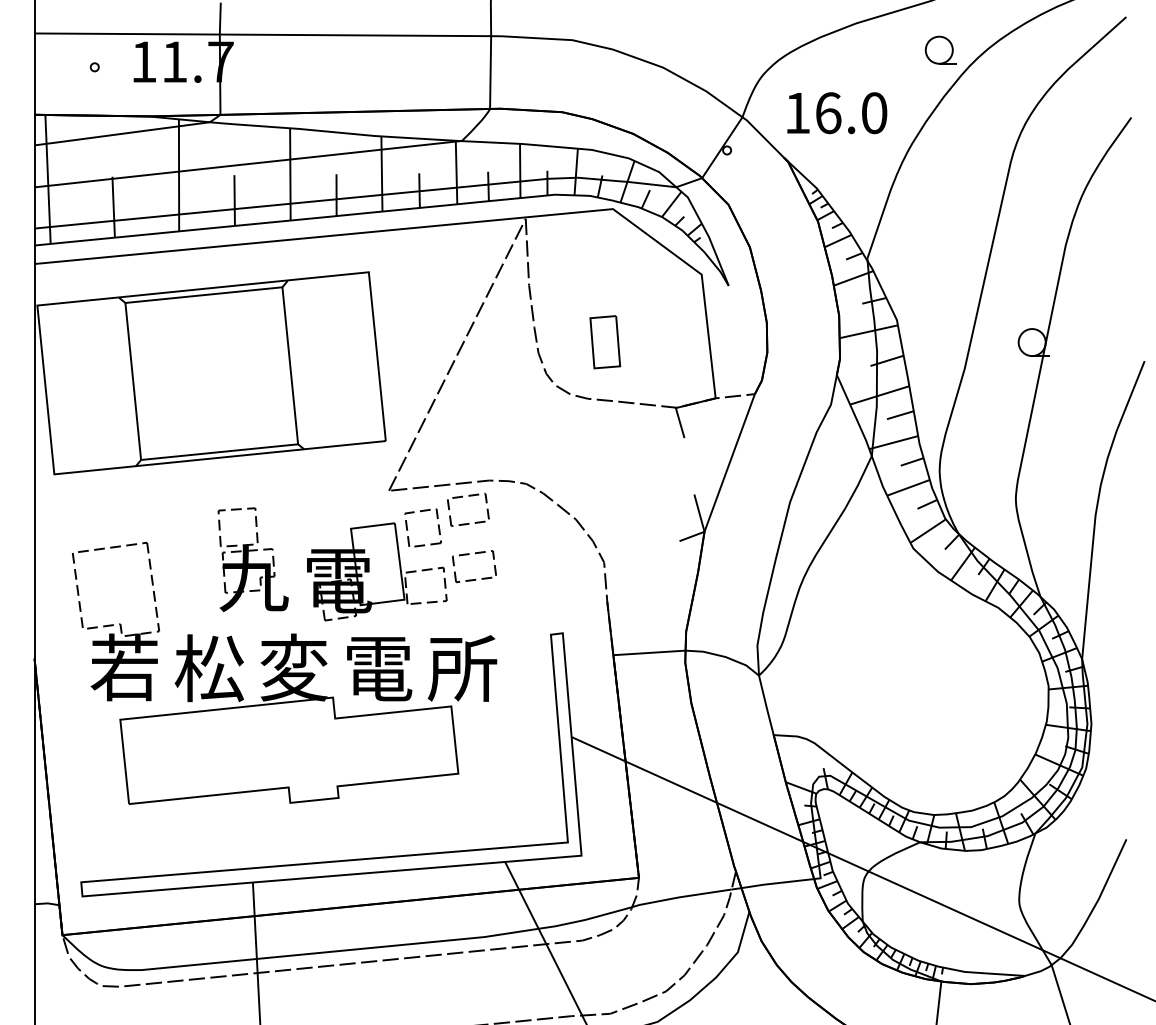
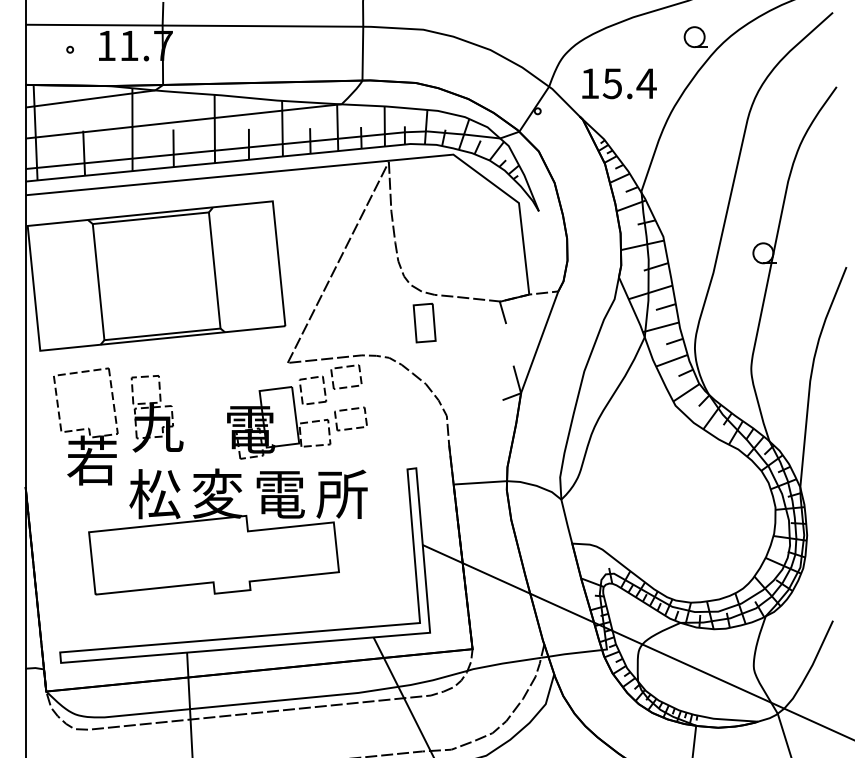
text: (851, 112) -> (629, 83), 16.0 -> 15.4
part: (605, 341) -> (424, 322), moved
part: (252, 559) -> (156, 413), moved
part: (115, 621) -> (85, 426), moved

